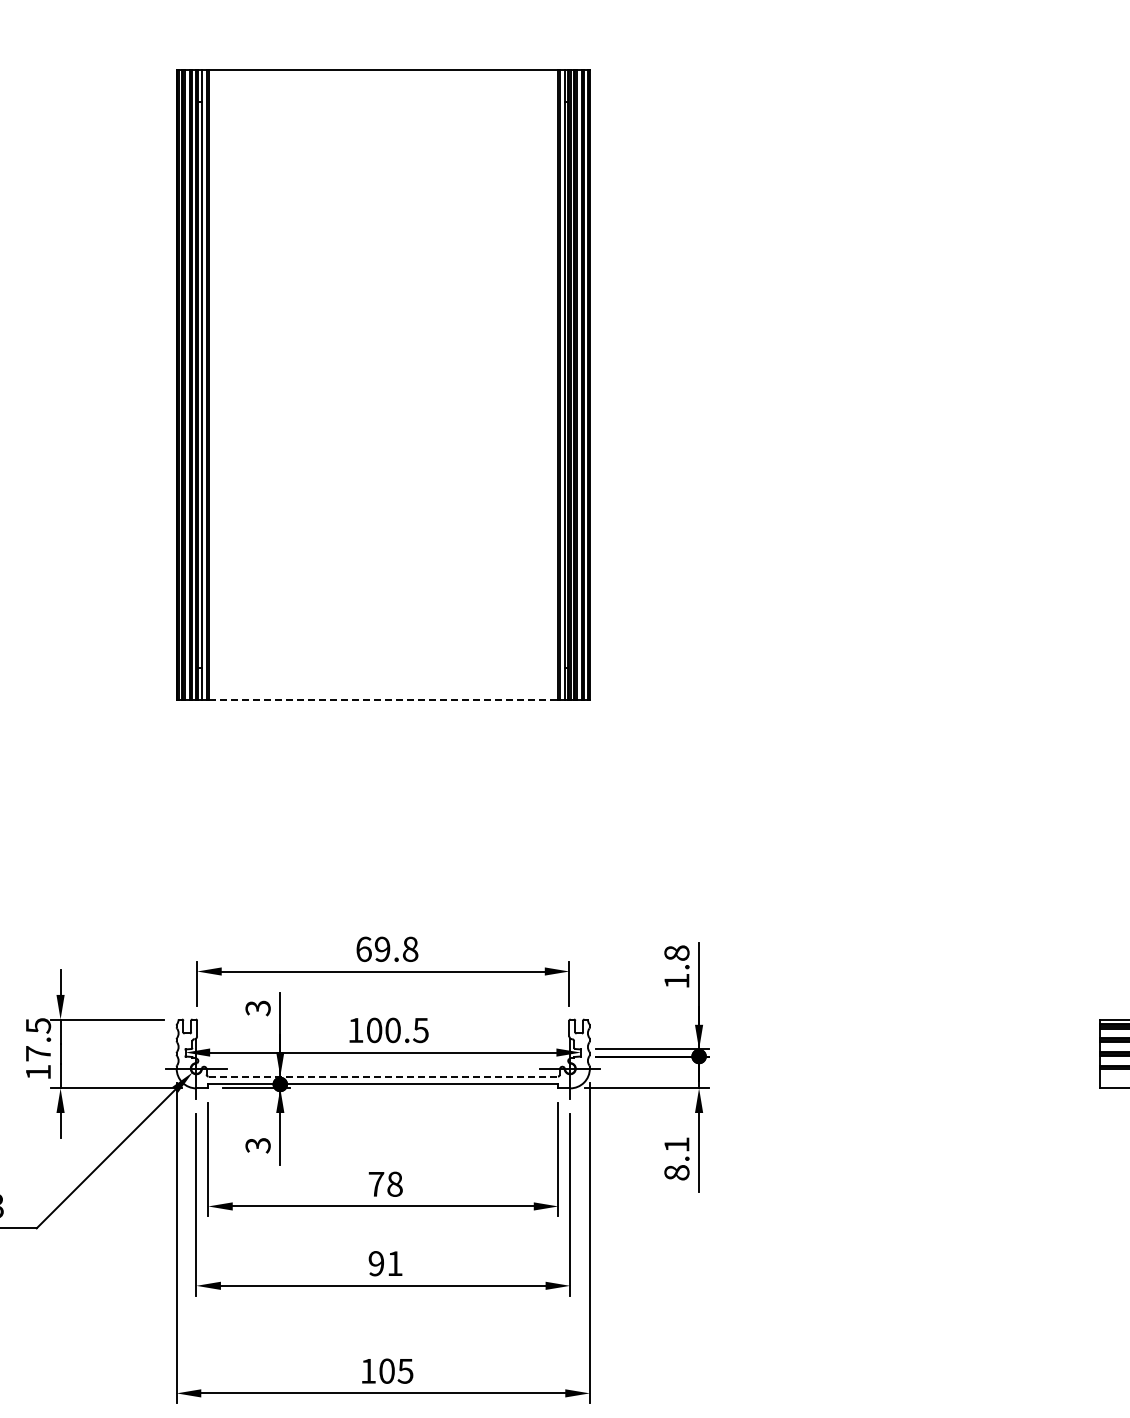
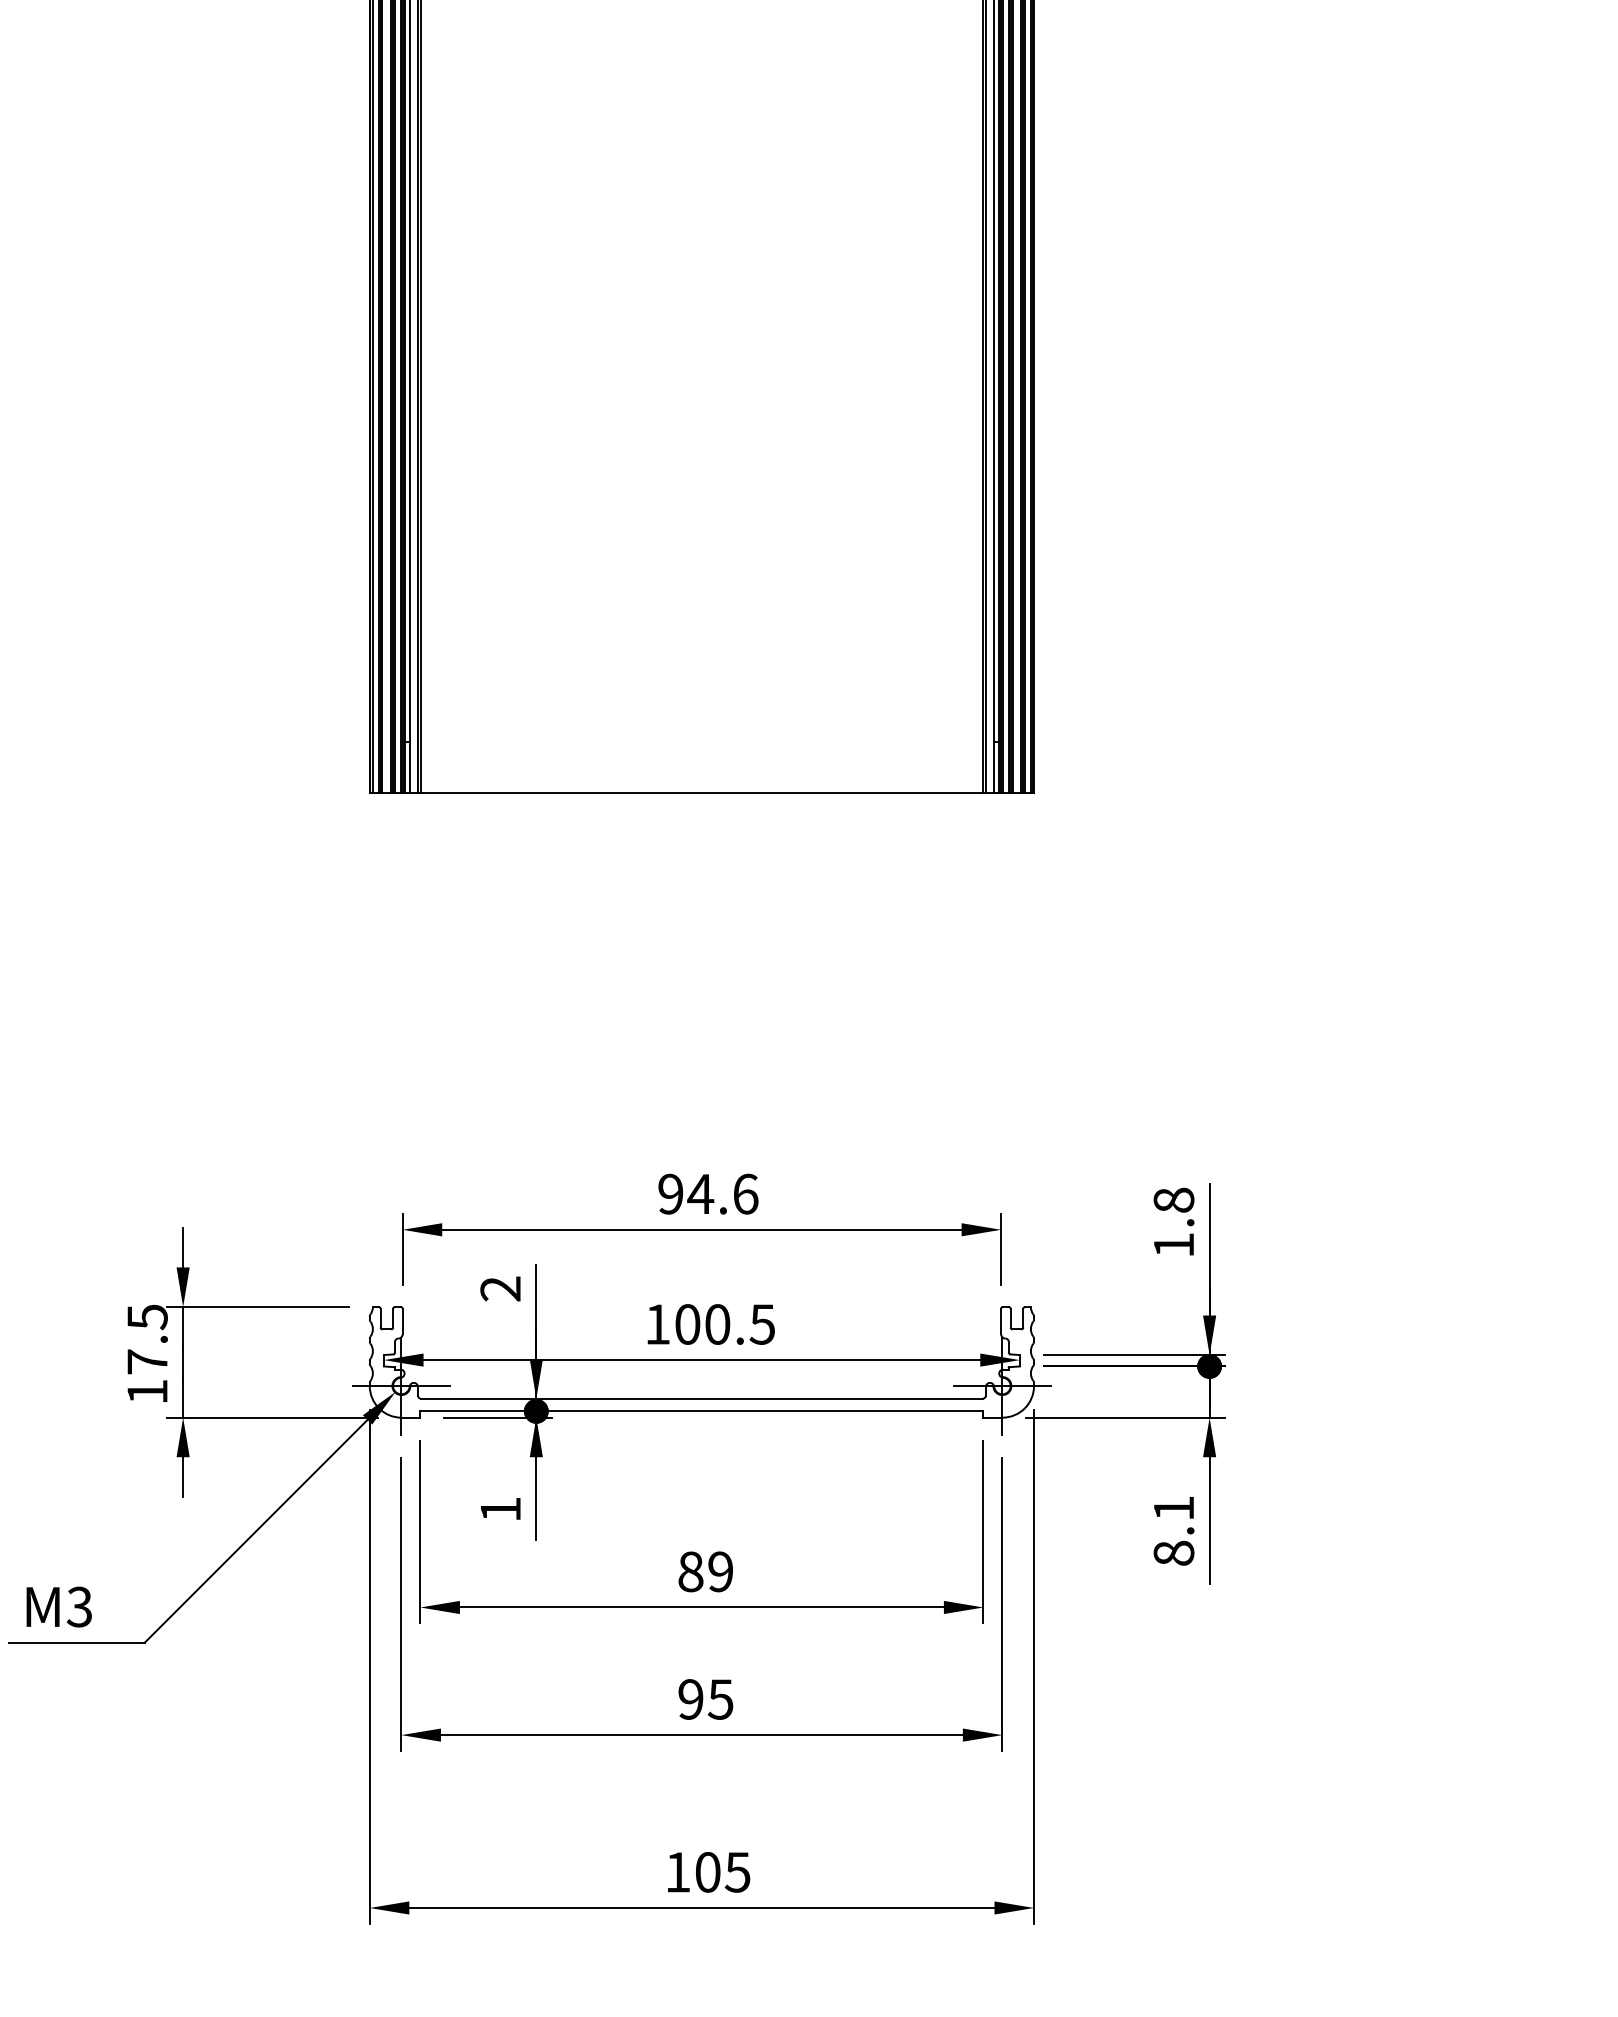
line: (383, 699) -> (702, 792), dashed -> solid
text: (387, 949) -> (708, 1194), 69.8 -> 94.6
text: (257, 1008) -> (499, 1289), 3 -> 2
line: (383, 1076) -> (702, 1398), dashed -> solid
text: (257, 1145) -> (499, 1509), 3 -> 1
text: (385, 1183) -> (705, 1570), 78 -> 89
text: (394, 1263) -> (719, 1699), 91 -> 95

